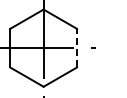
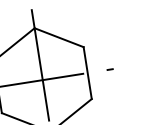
line: (77, 47) -> (88, 72), dashed -> solid

